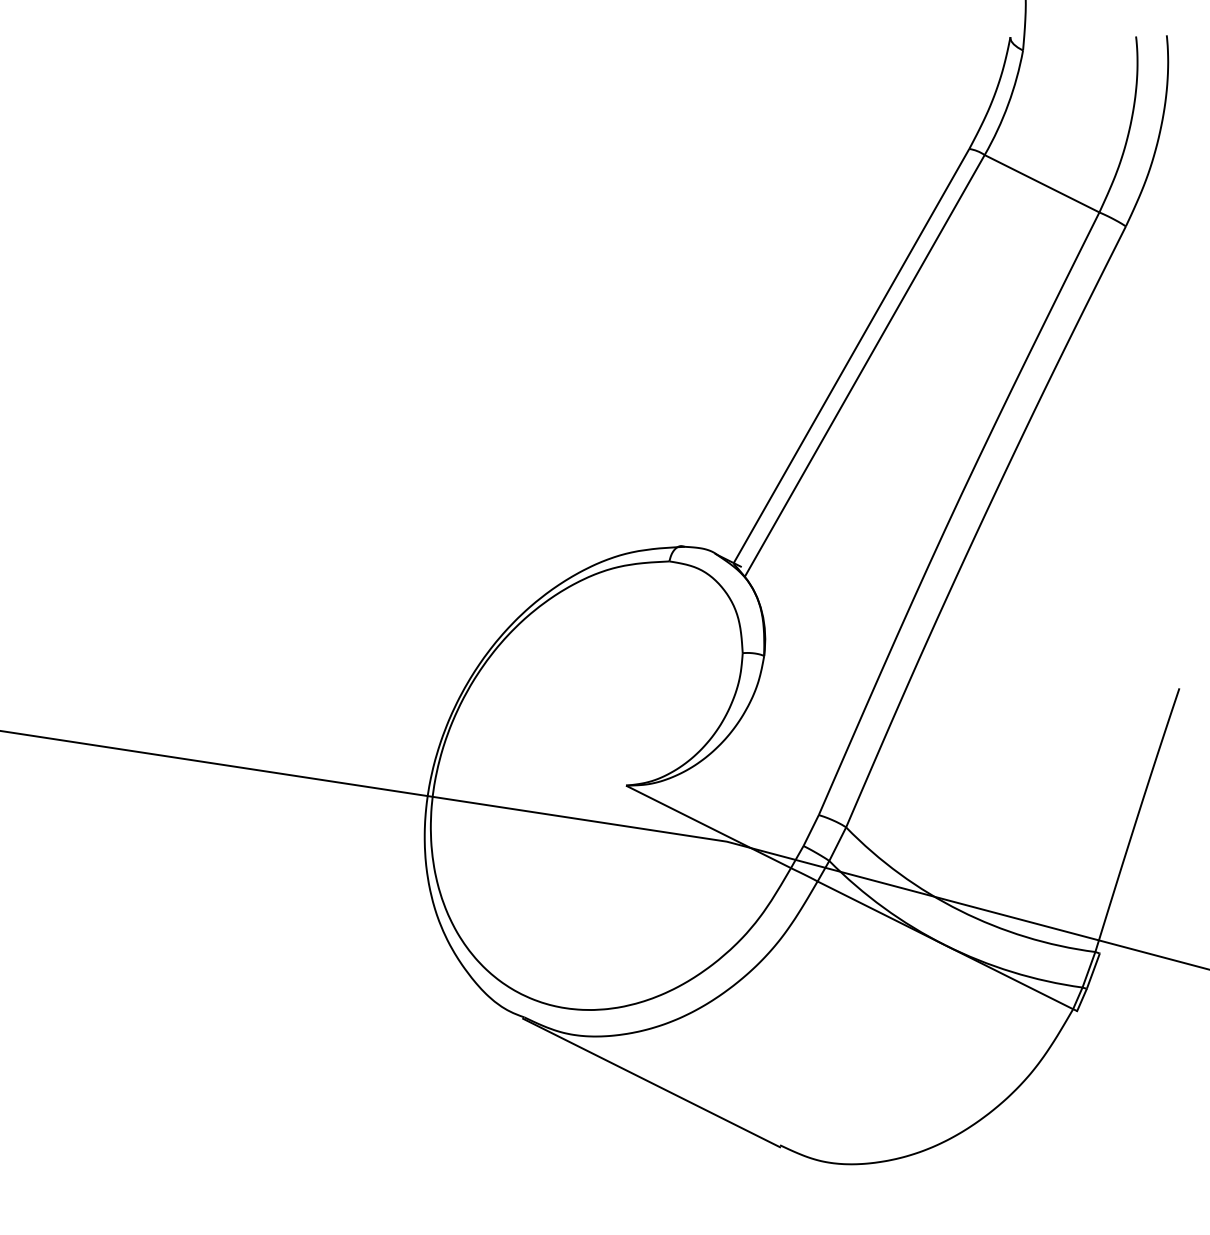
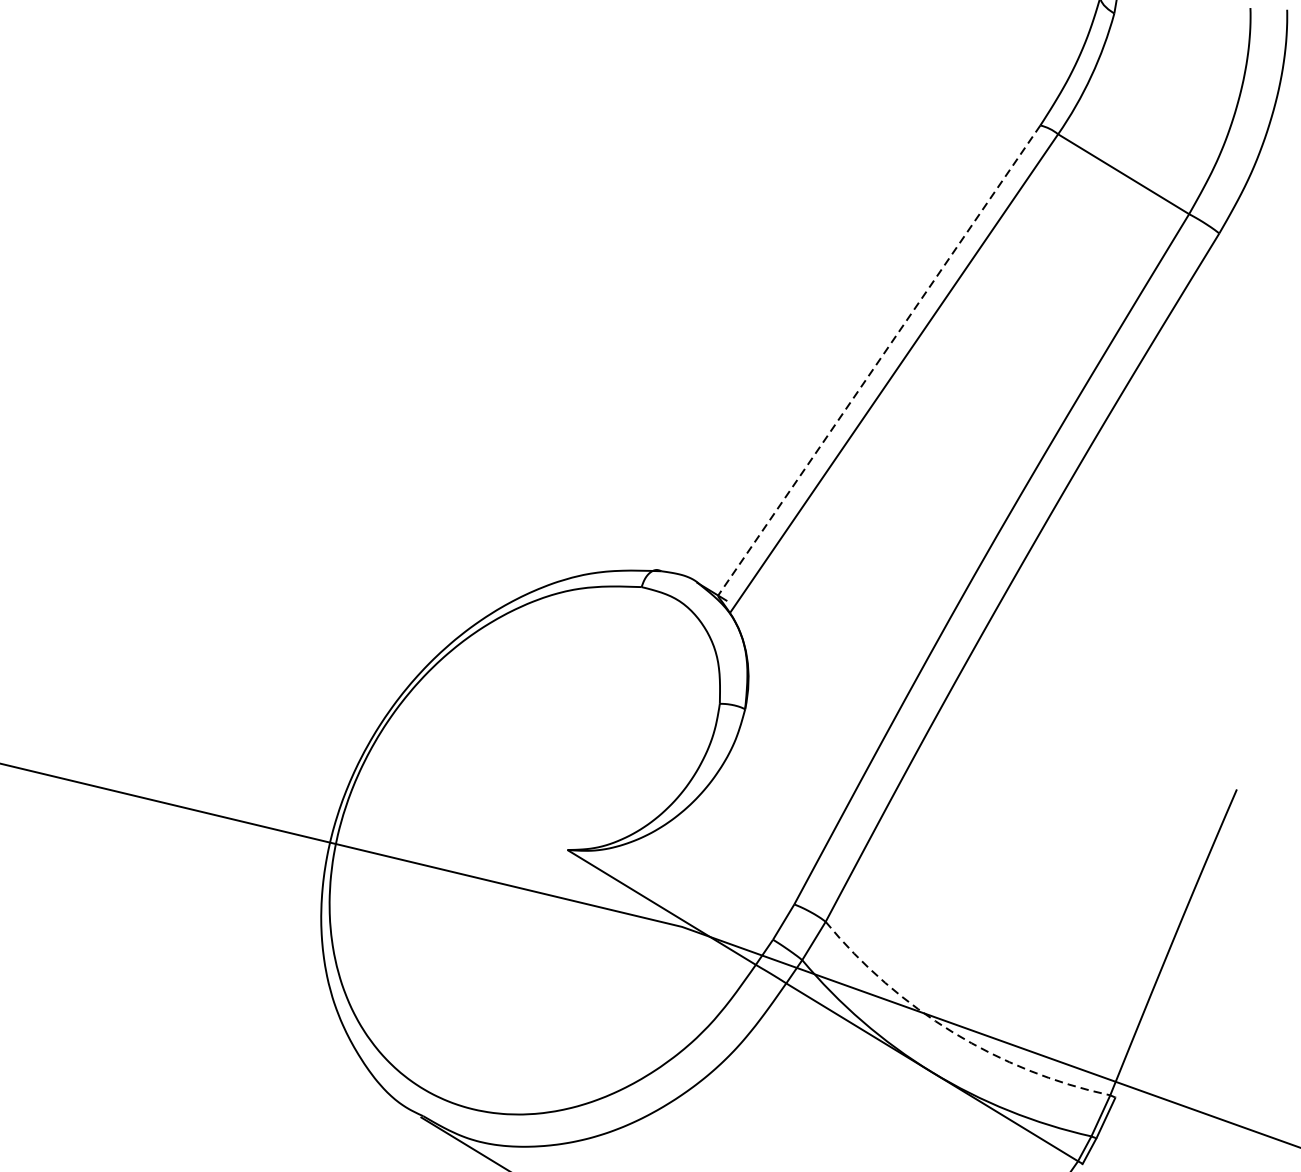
line: (851, 356) -> (879, 361), solid -> dashed
line: (960, 910) -> (953, 1032), solid -> dashed

